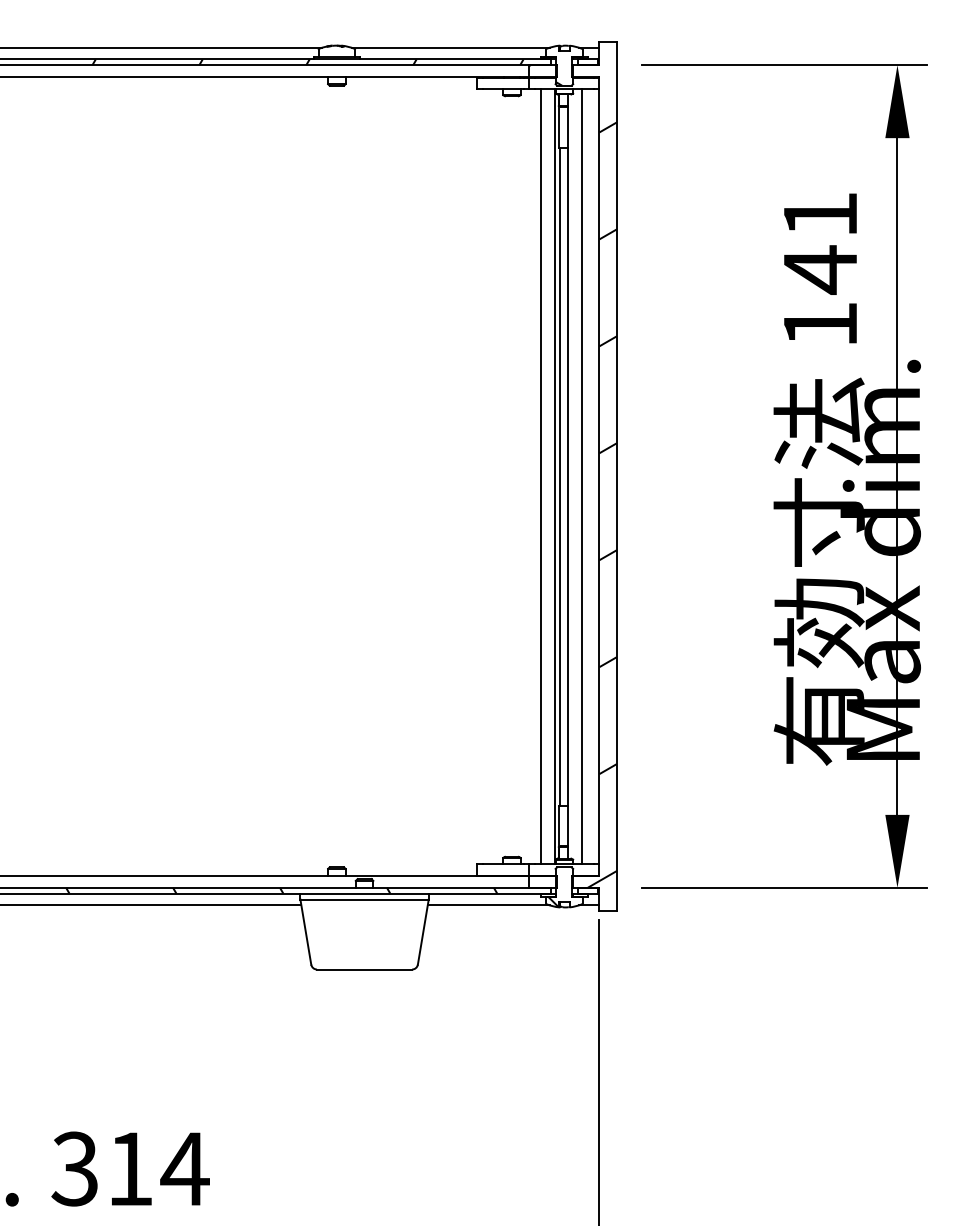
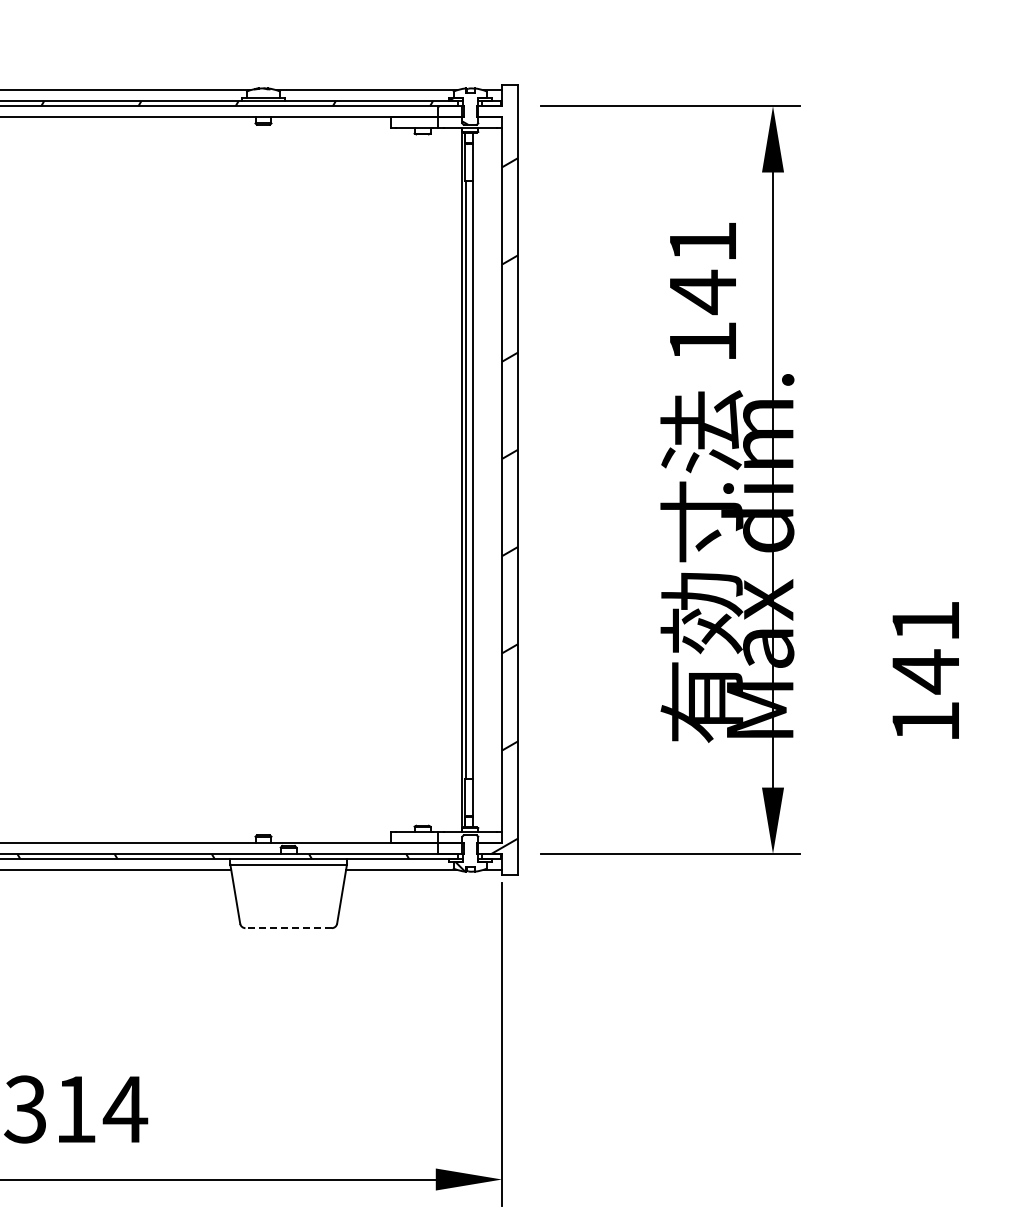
line: (541, 475) -> (449, 479), removed
line: (582, 475) -> (486, 479), removed
line: (364, 969) -> (288, 928), solid -> dashed

